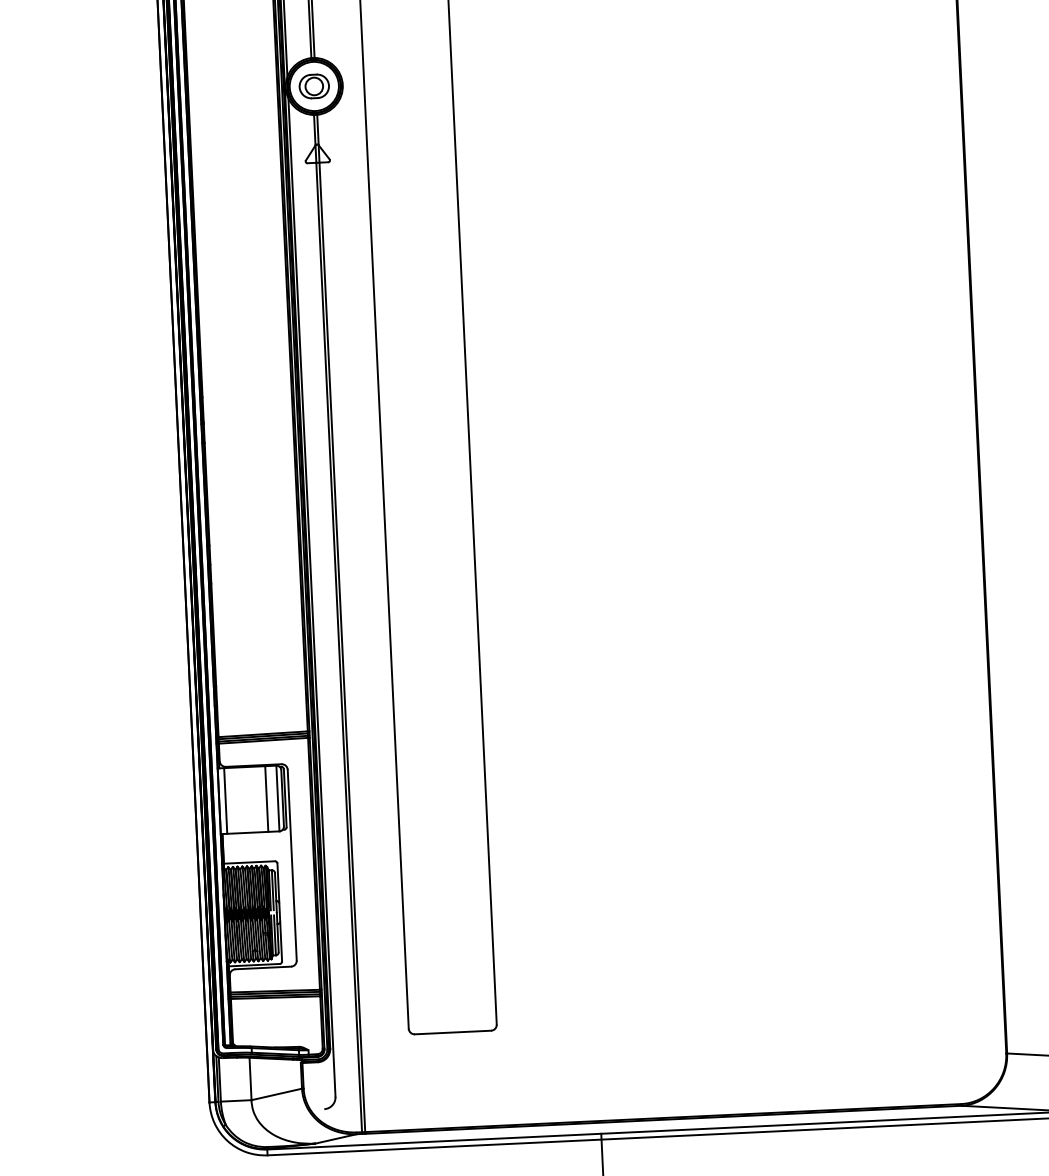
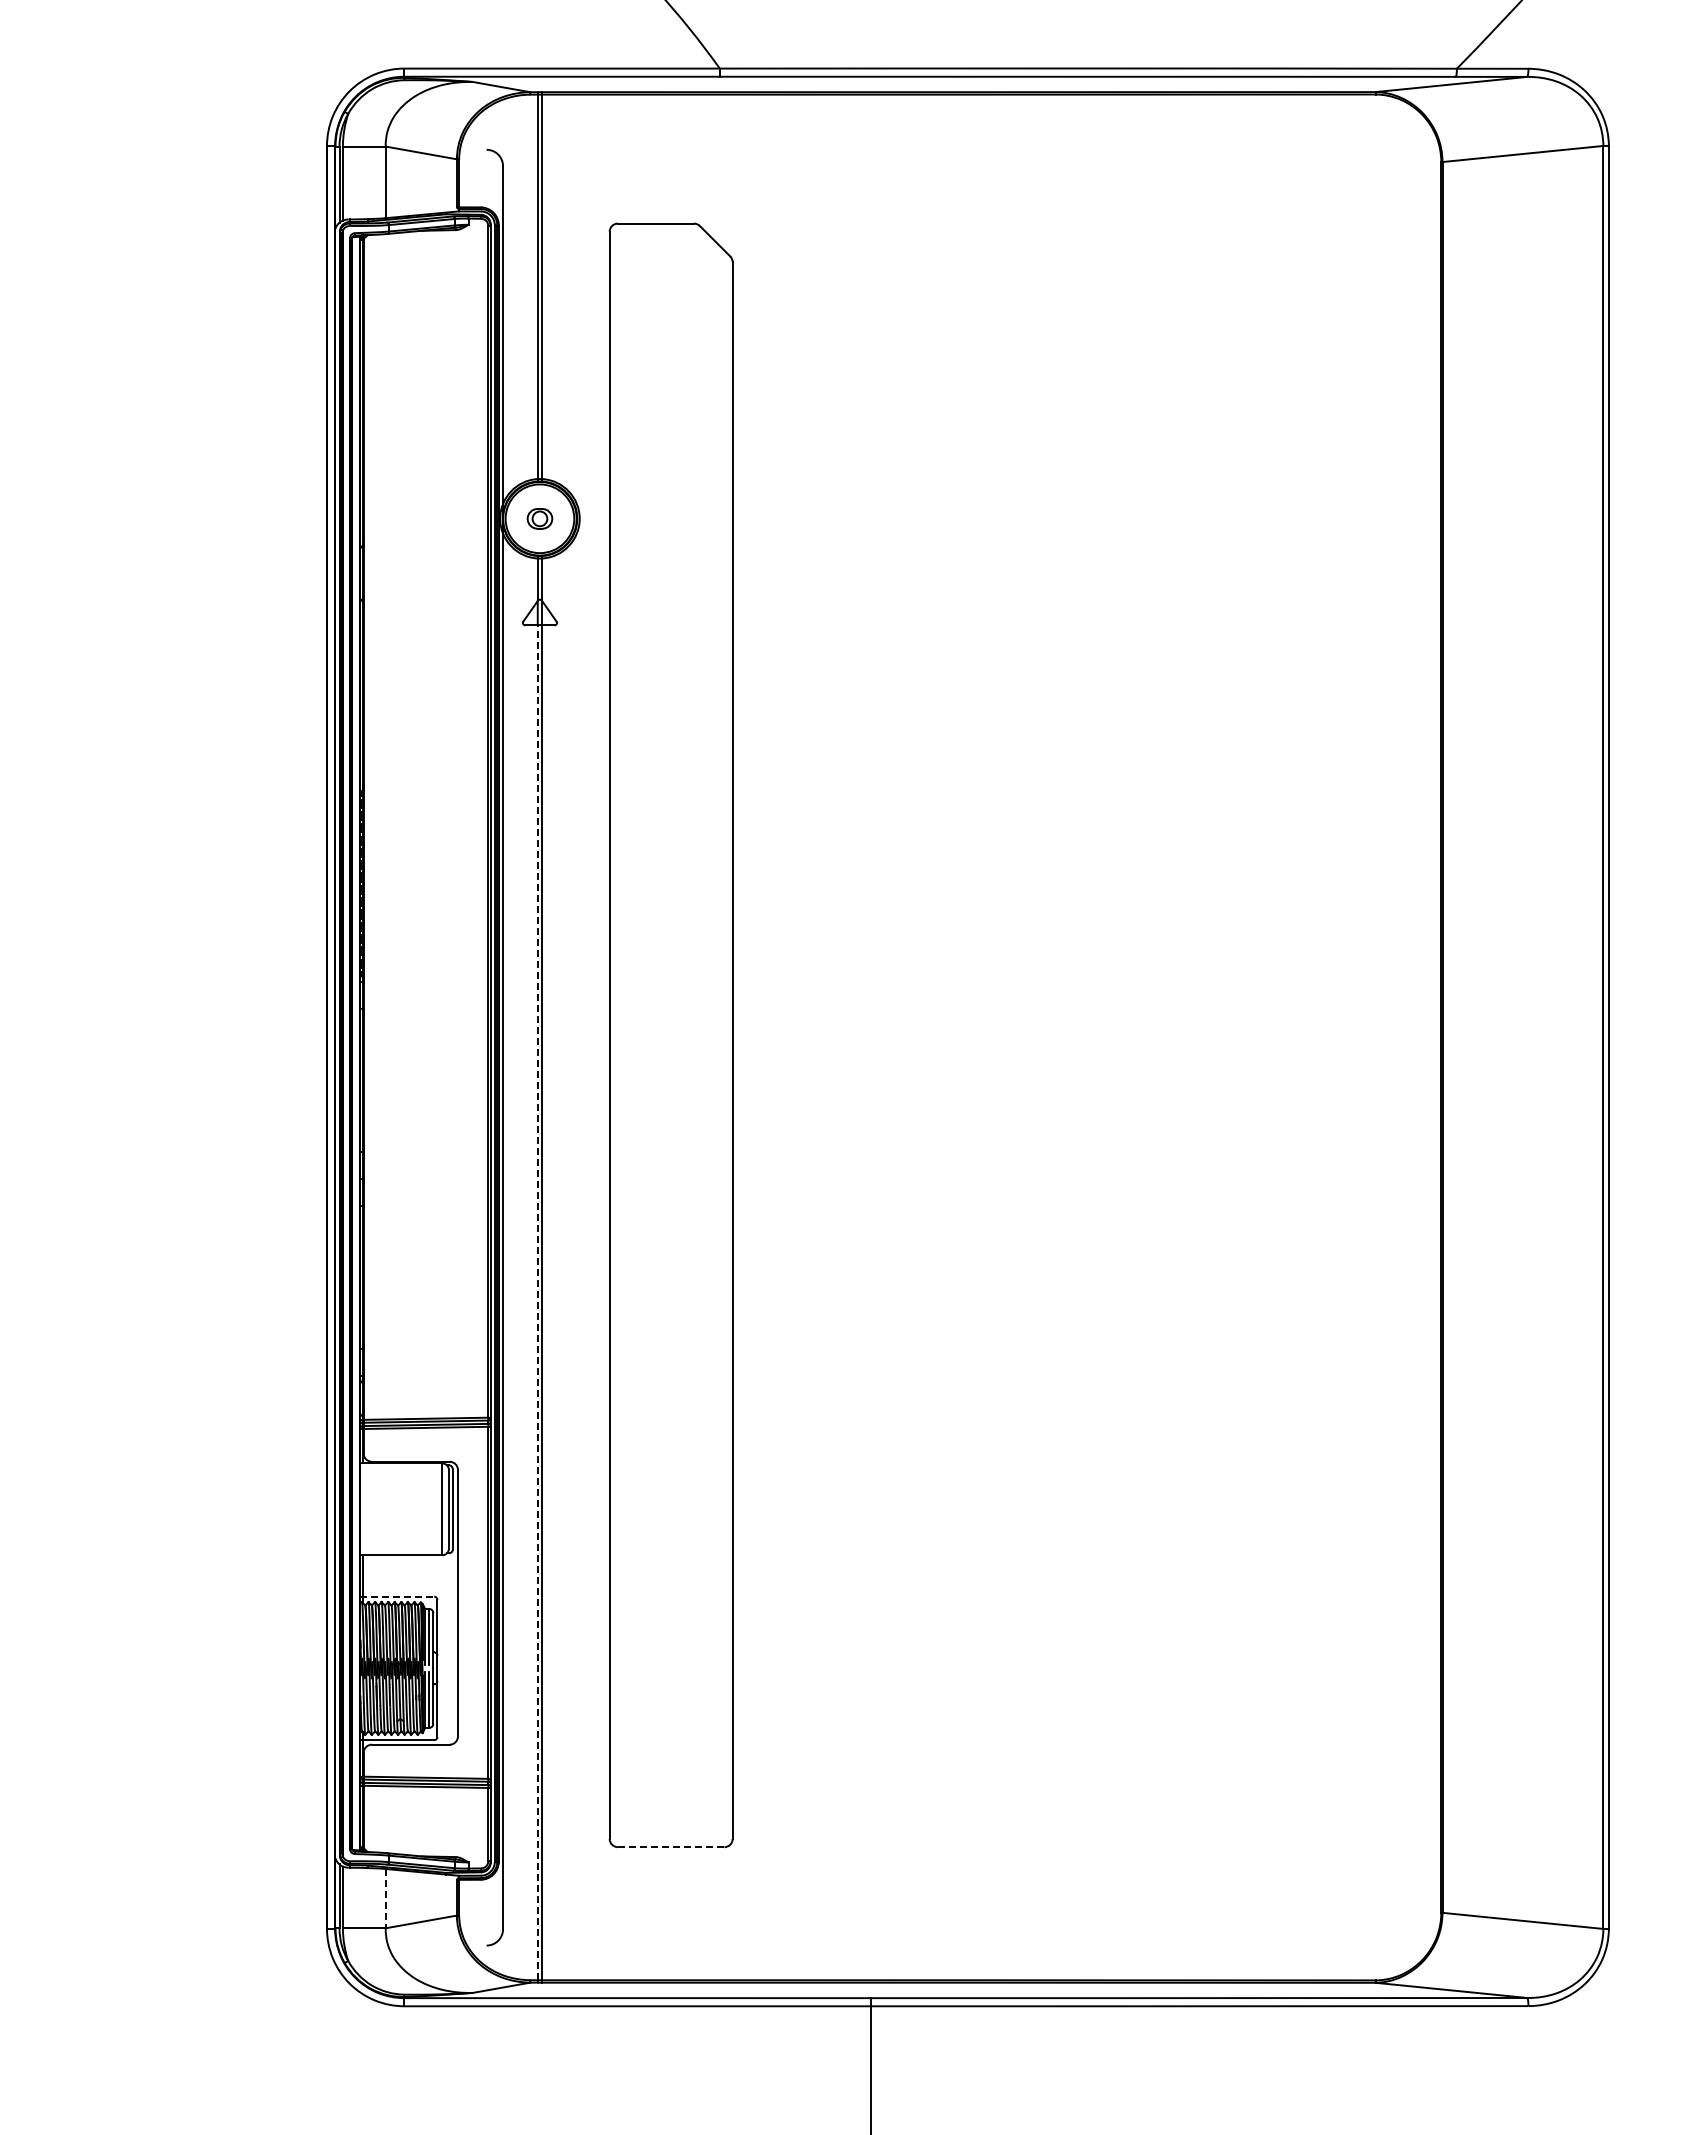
part: (313, 86) -> (539, 518), size x0.6
line: (339, 647) -> (537, 1302), solid -> dashed
line: (266, 799) -> (426, 1509), removed
line: (225, 801) -> (369, 1509), removed
line: (248, 862) -> (397, 1596), solid -> dashed
line: (453, 1032) -> (671, 1847), solid -> dashed
line: (250, 1078) -> (385, 1898), solid -> dashed

